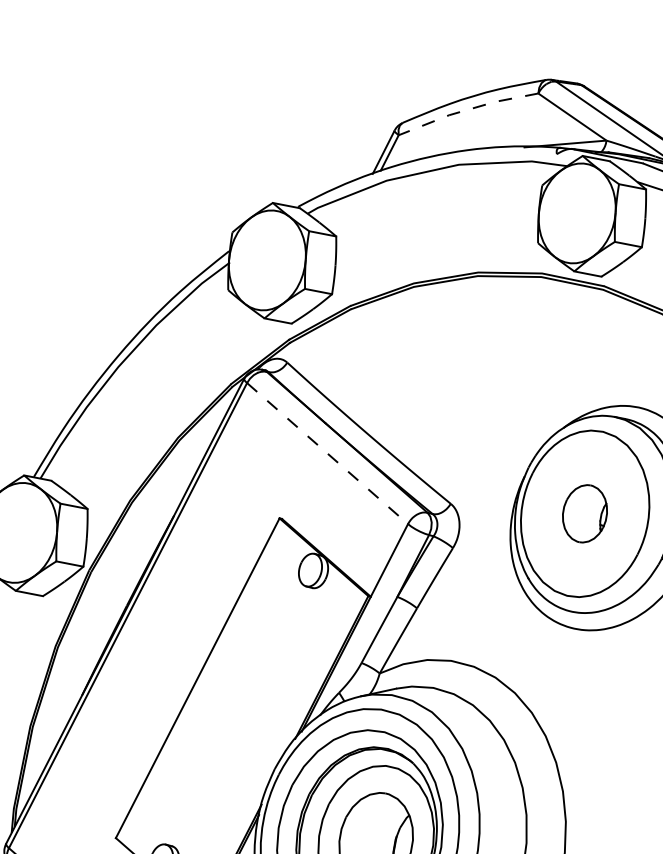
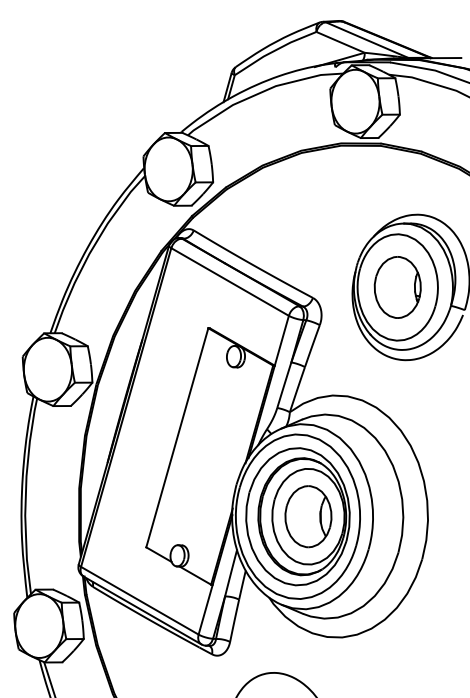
line: (467, 110) -> (274, 51), dashed -> solid
line: (328, 454) -> (230, 282), dashed -> solid
part: (584, 513) -> (397, 287), size x1.67

